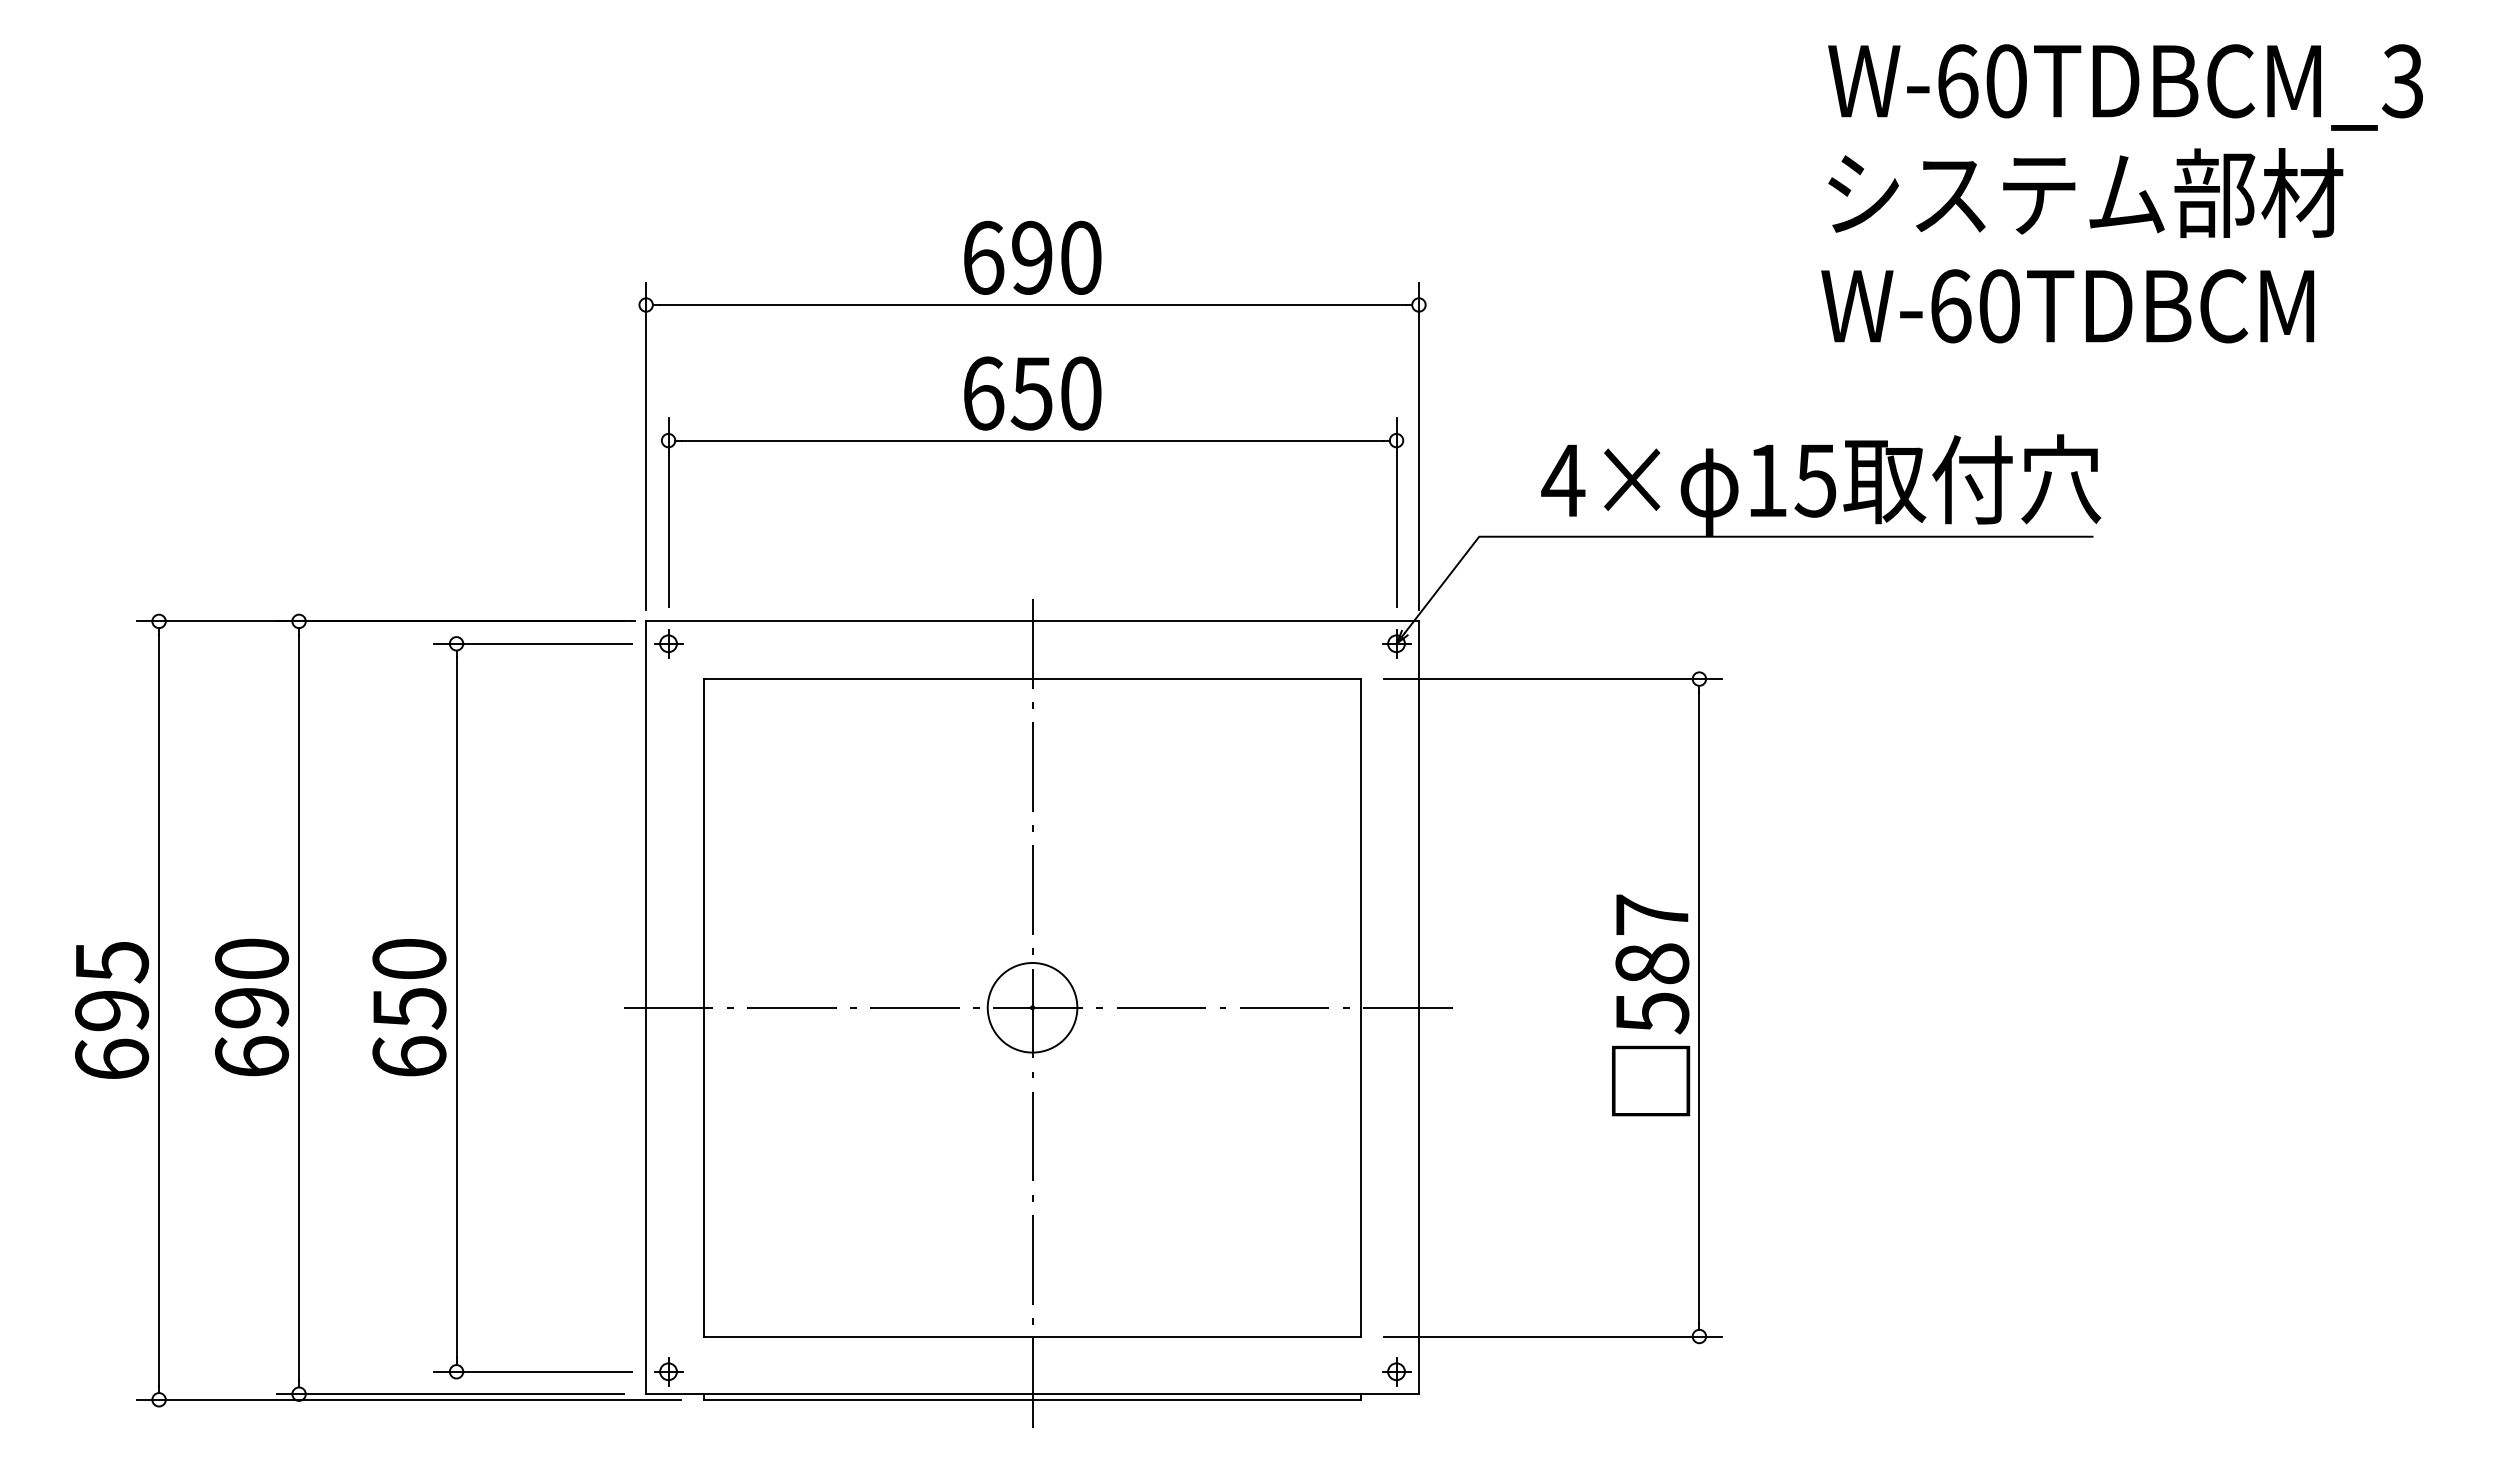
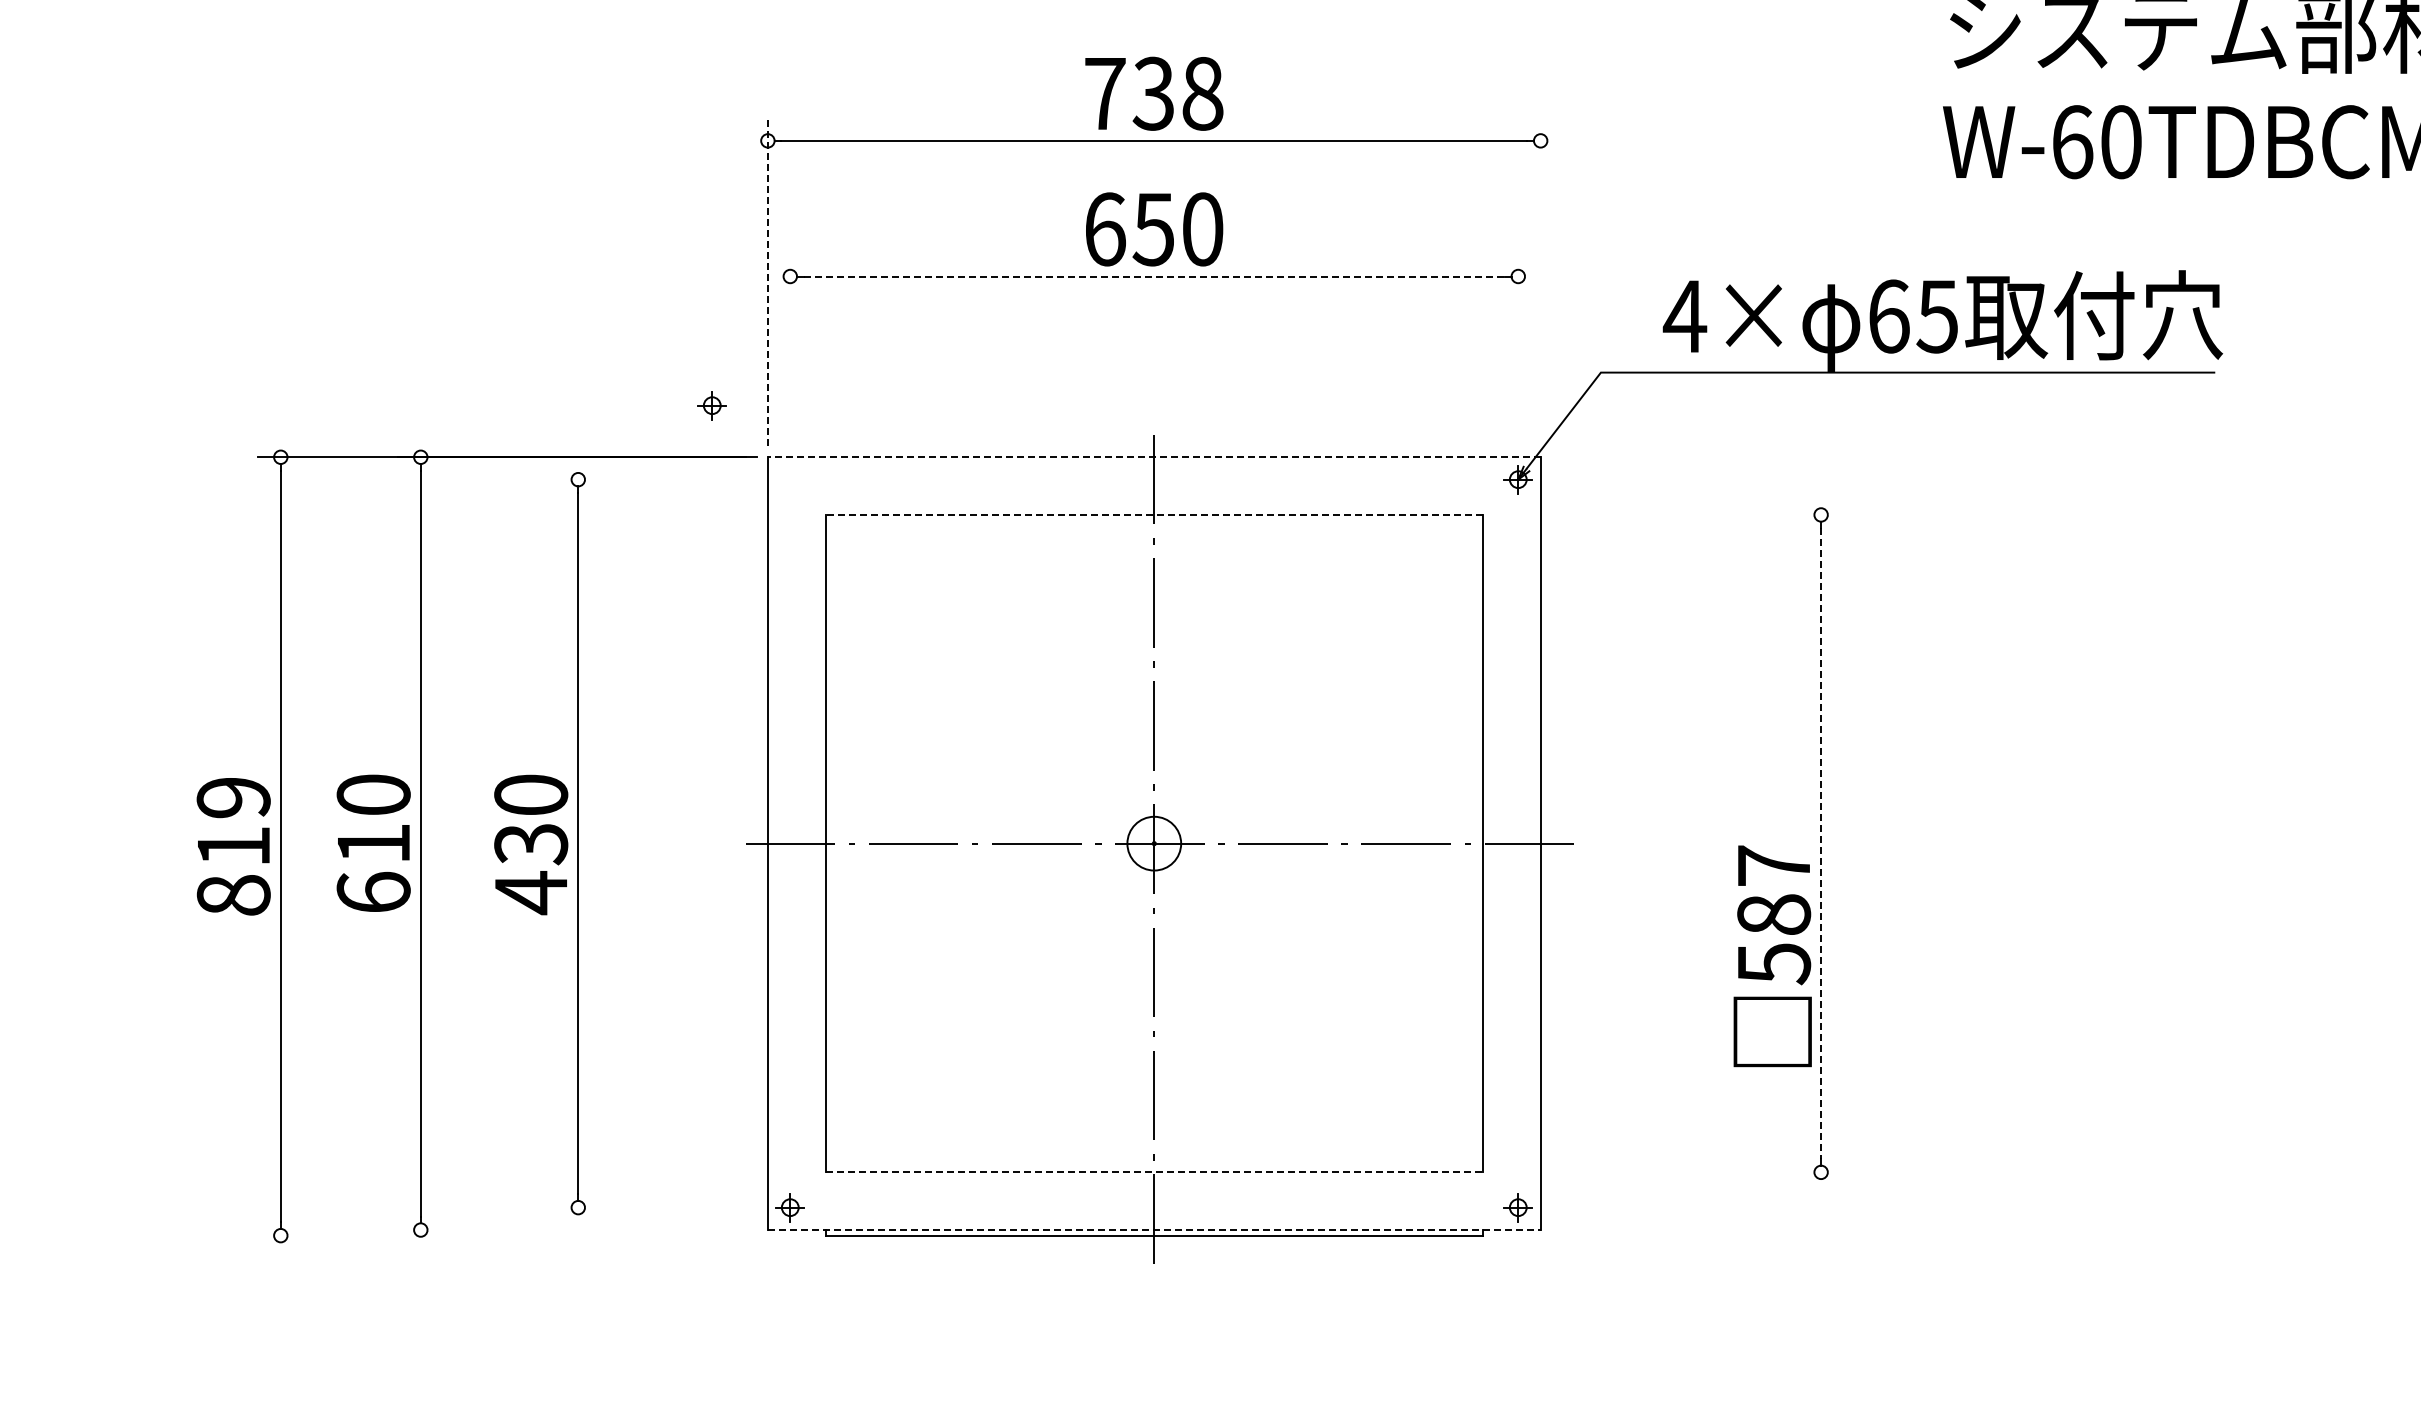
text: (1032, 257) -> (1154, 93), 690 -> 738
line: (1032, 440) -> (1154, 276), solid -> dashed
line: (646, 446) -> (768, 282), solid -> dashed
line: (1418, 446) -> (1540, 282), removed
text: (1768, 480) -> (1890, 316), 15 -> 65
line: (668, 512) -> (790, 348), removed
line: (1396, 512) -> (1518, 348), removed
line: (1032, 621) -> (1154, 457), solid -> dashed
line: (533, 643) -> (655, 479), removed
part: (668, 643) -> (712, 405), moved
line: (1032, 679) -> (1154, 515), solid -> dashed
line: (1552, 679) -> (1674, 515), removed
text: (1651, 1005) -> (1773, 956), moved
circle: (1032, 1007) -> (1154, 843), size x0.6
text: (252, 1008) -> (374, 844), 690 -> 610
line: (1699, 1008) -> (1821, 844), solid -> dashed
text: (112, 1010) -> (234, 846), 695 -> 819
text: (409, 1033) -> (531, 869), 650 -> 430
line: (1032, 1336) -> (1154, 1172), solid -> dashed
line: (1552, 1336) -> (1674, 1172), removed
line: (533, 1371) -> (655, 1207), removed
line: (449, 1394) -> (571, 1230), removed
line: (1033, 1394) -> (1155, 1230), solid -> dashed
line: (408, 1399) -> (530, 1235), removed

